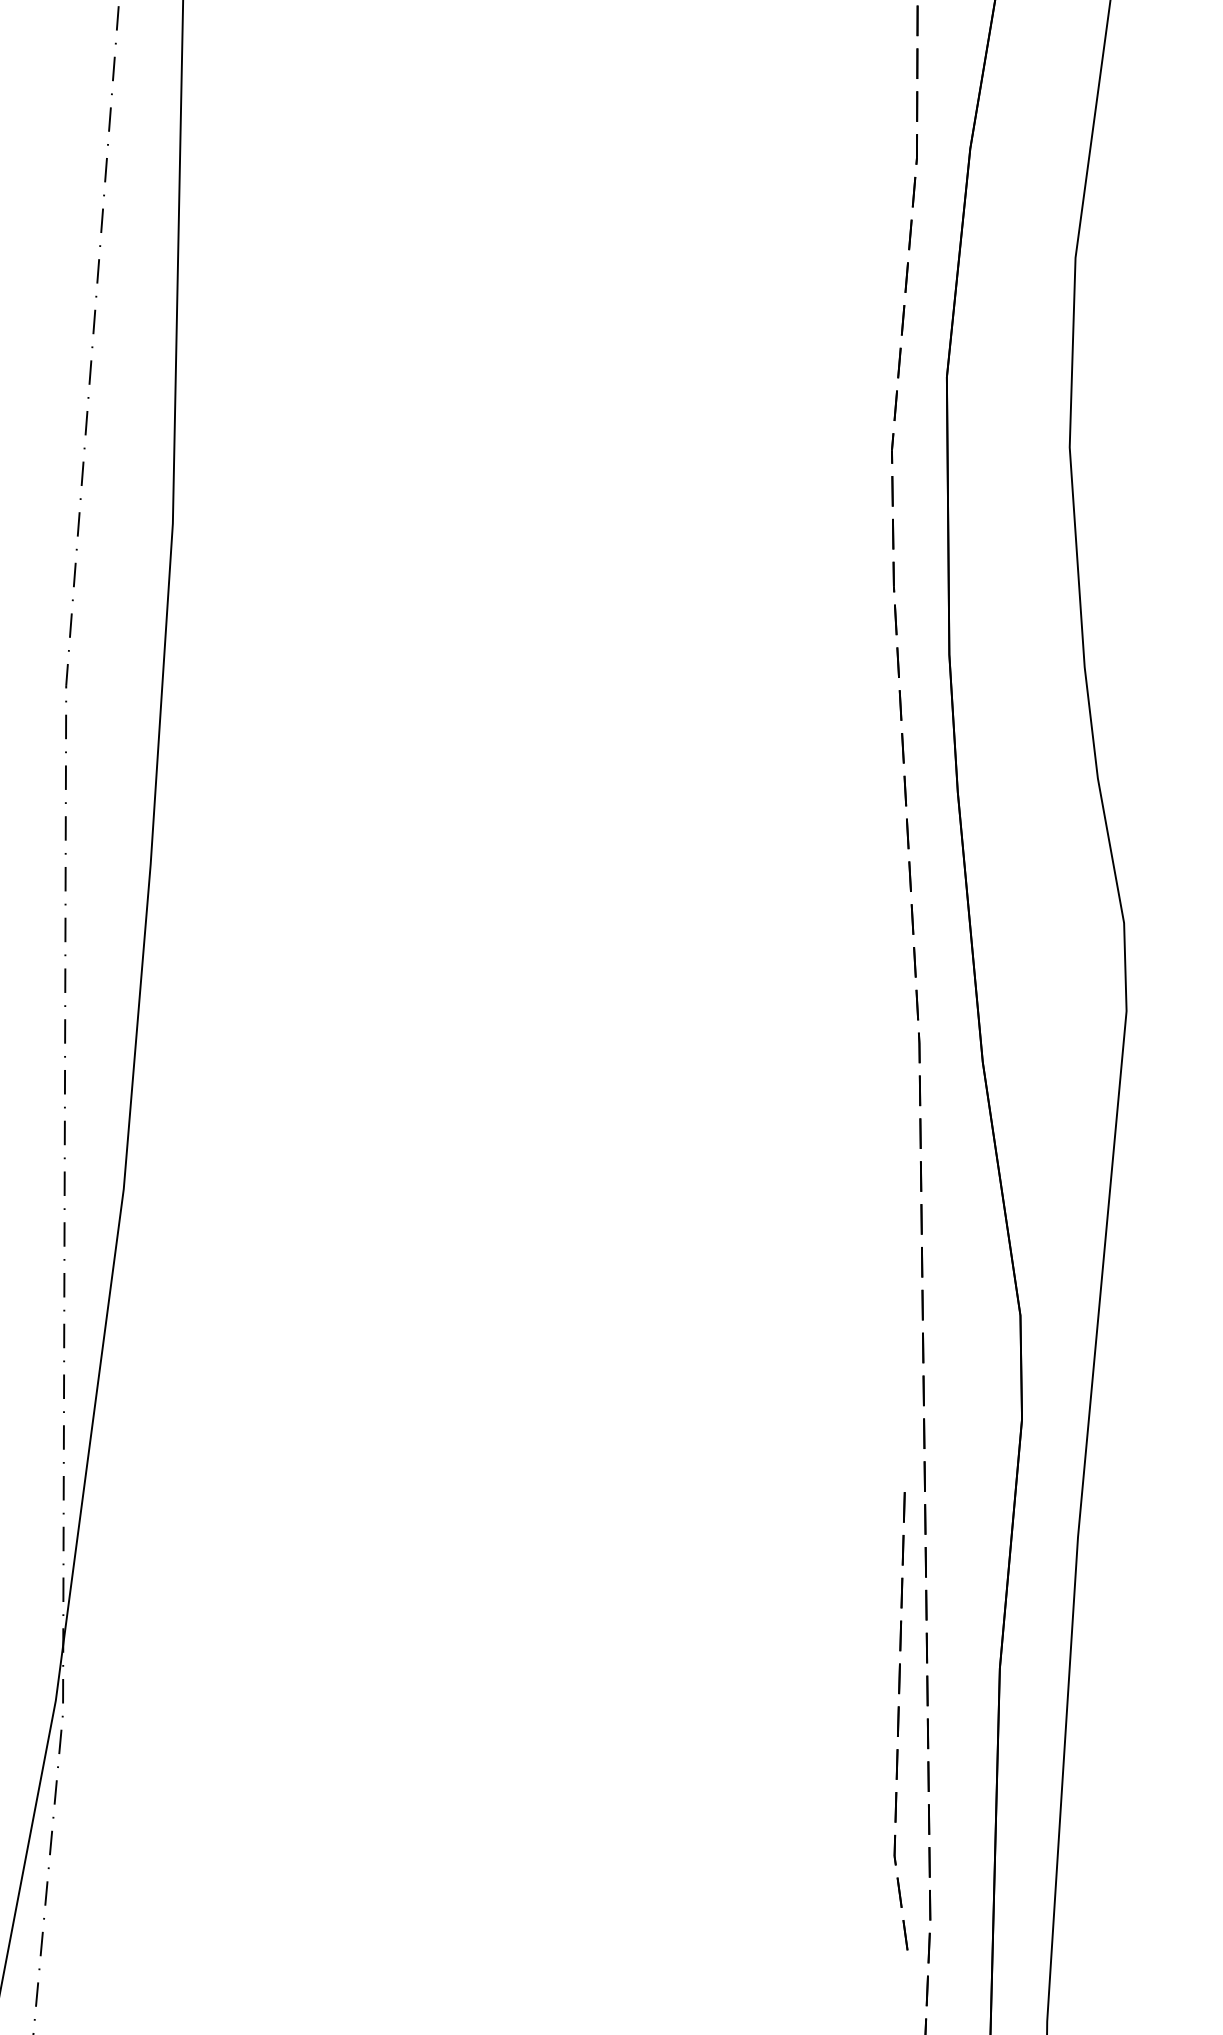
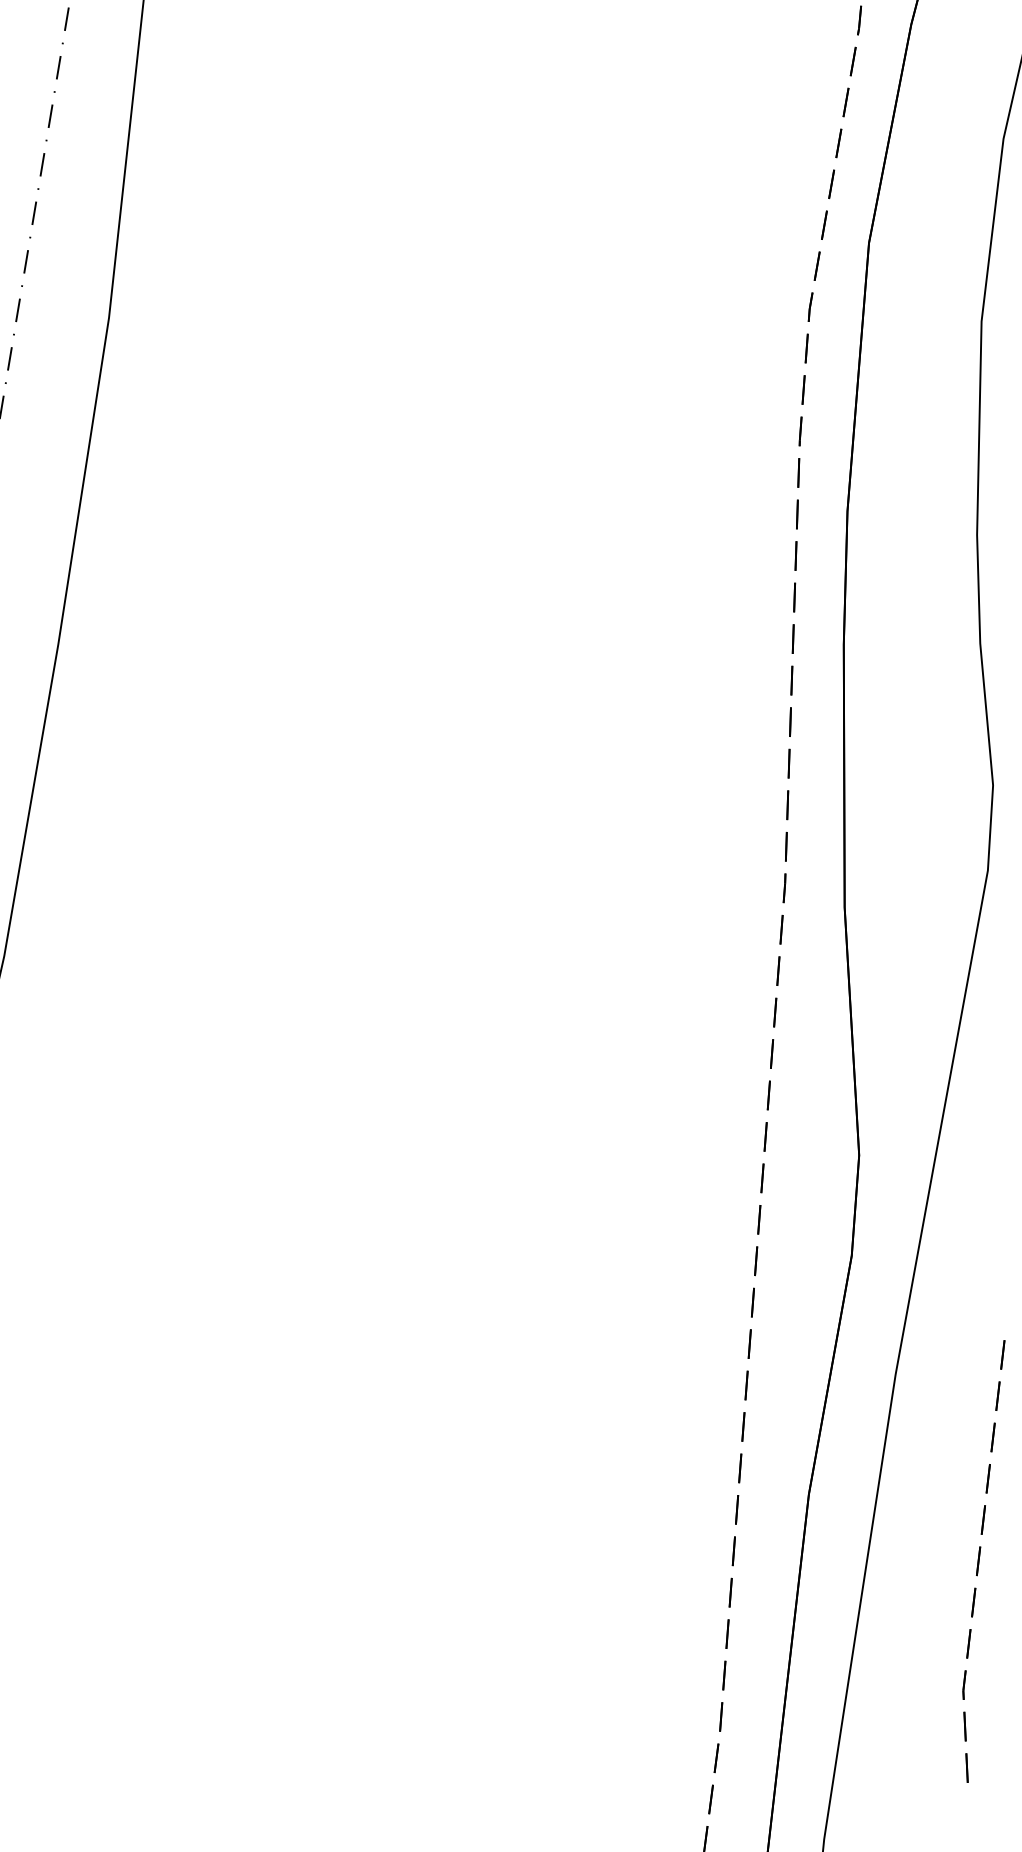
part: (900, 1721) -> (980, 1561), moved

